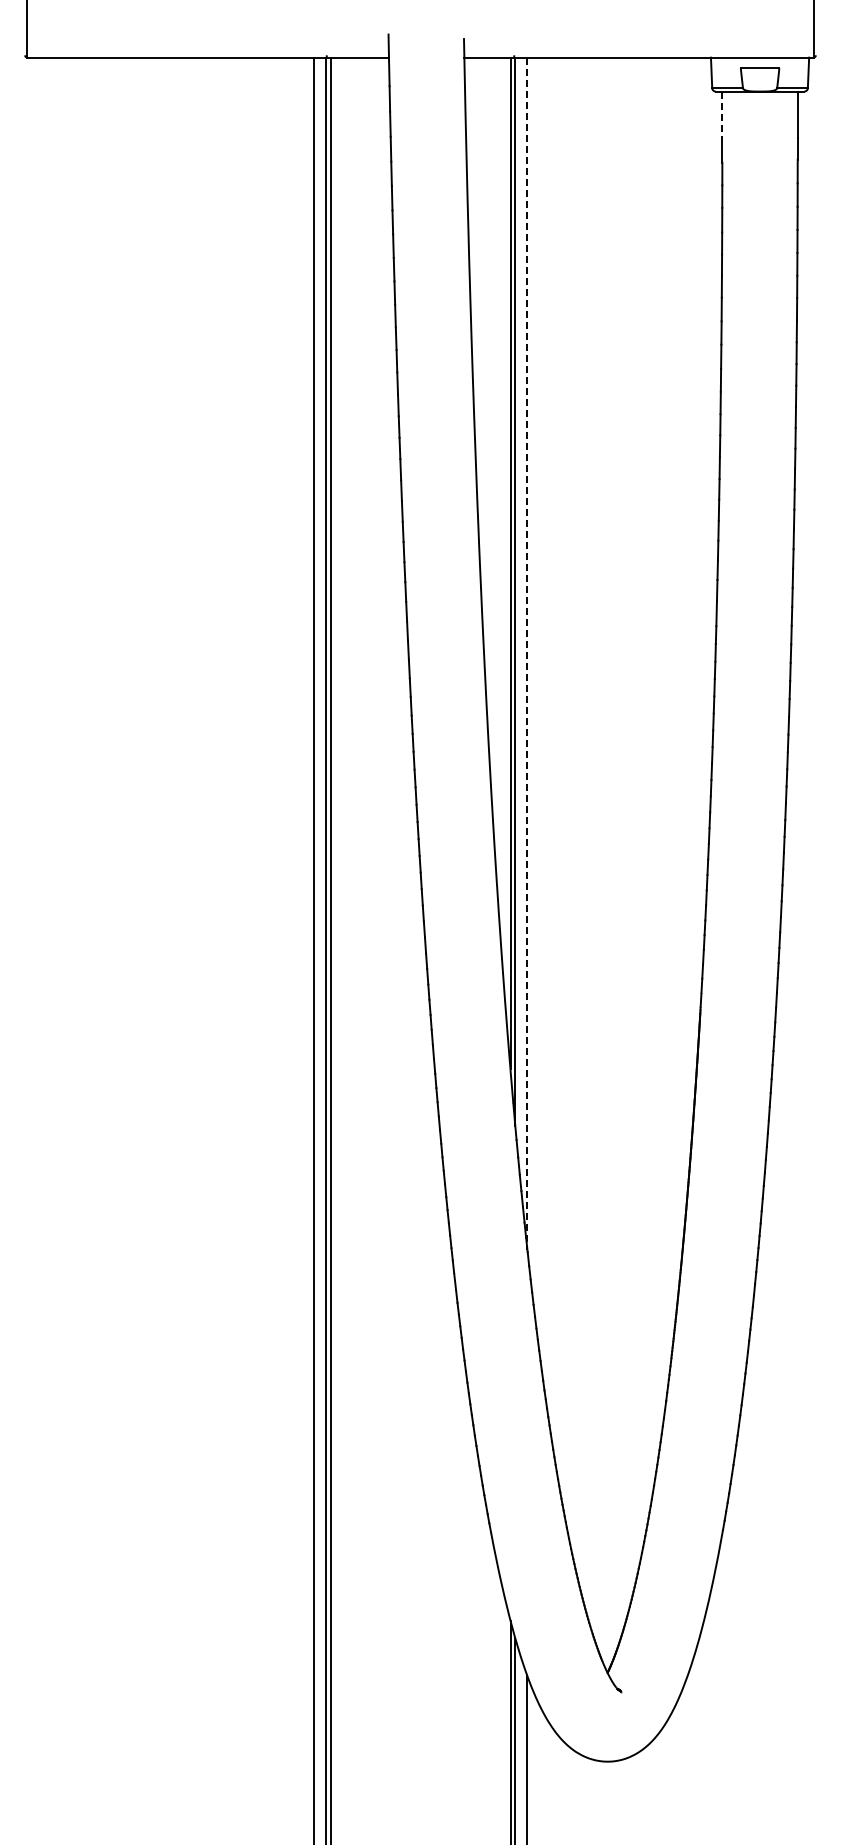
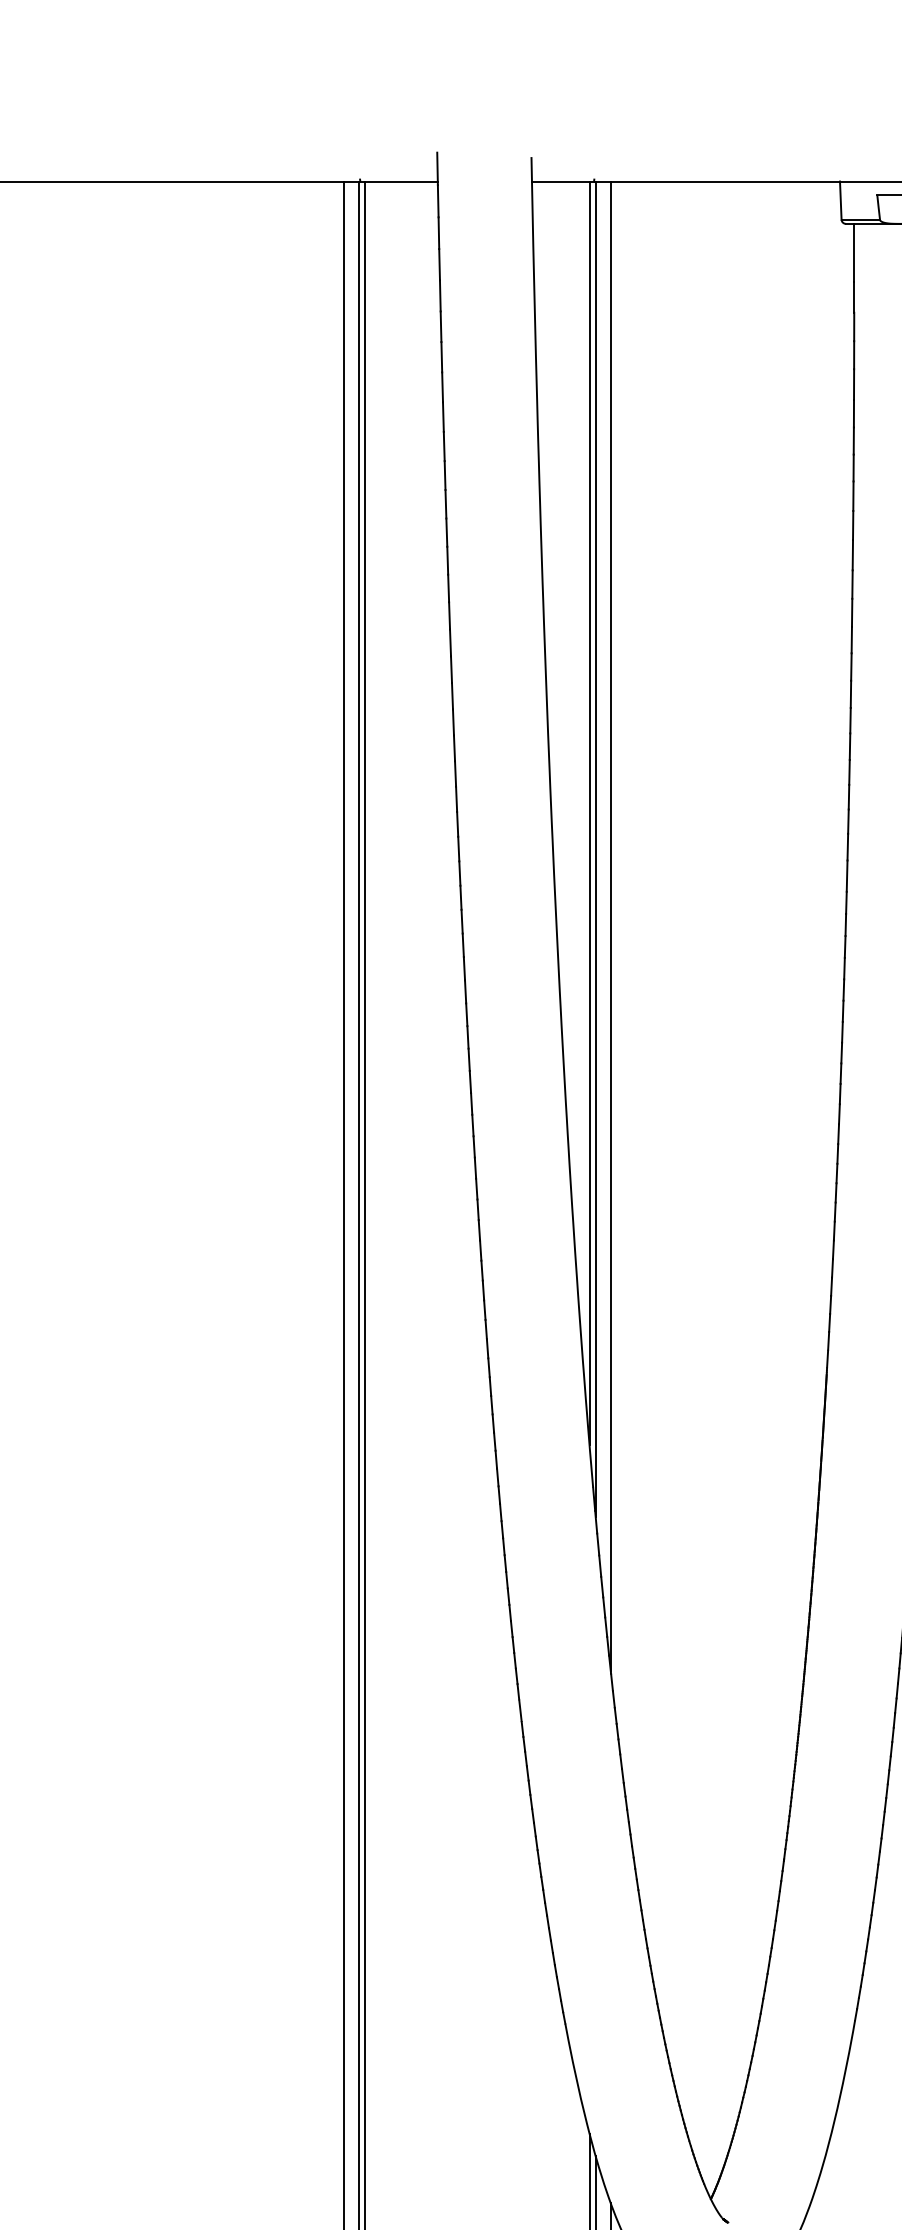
line: (722, 115) -> (854, 253), dashed -> solid
line: (527, 654) -> (610, 927), dashed -> solid

